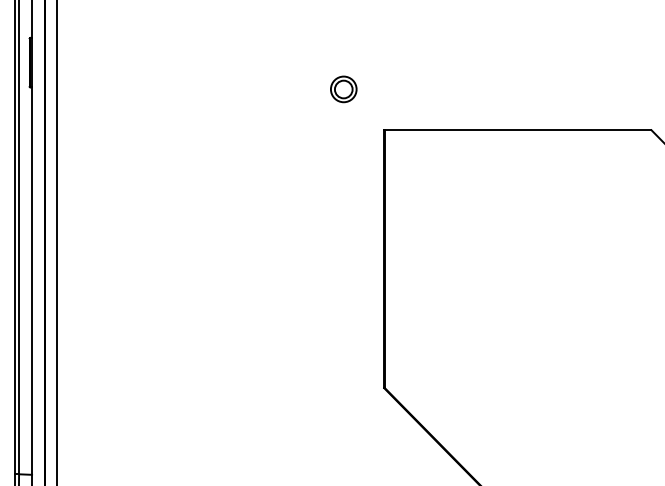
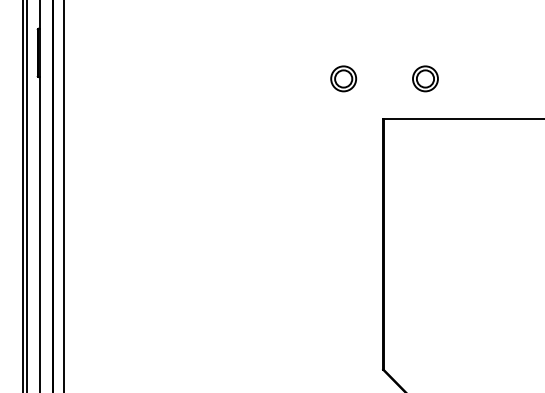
part: (427, 89) -> (425, 78), added

